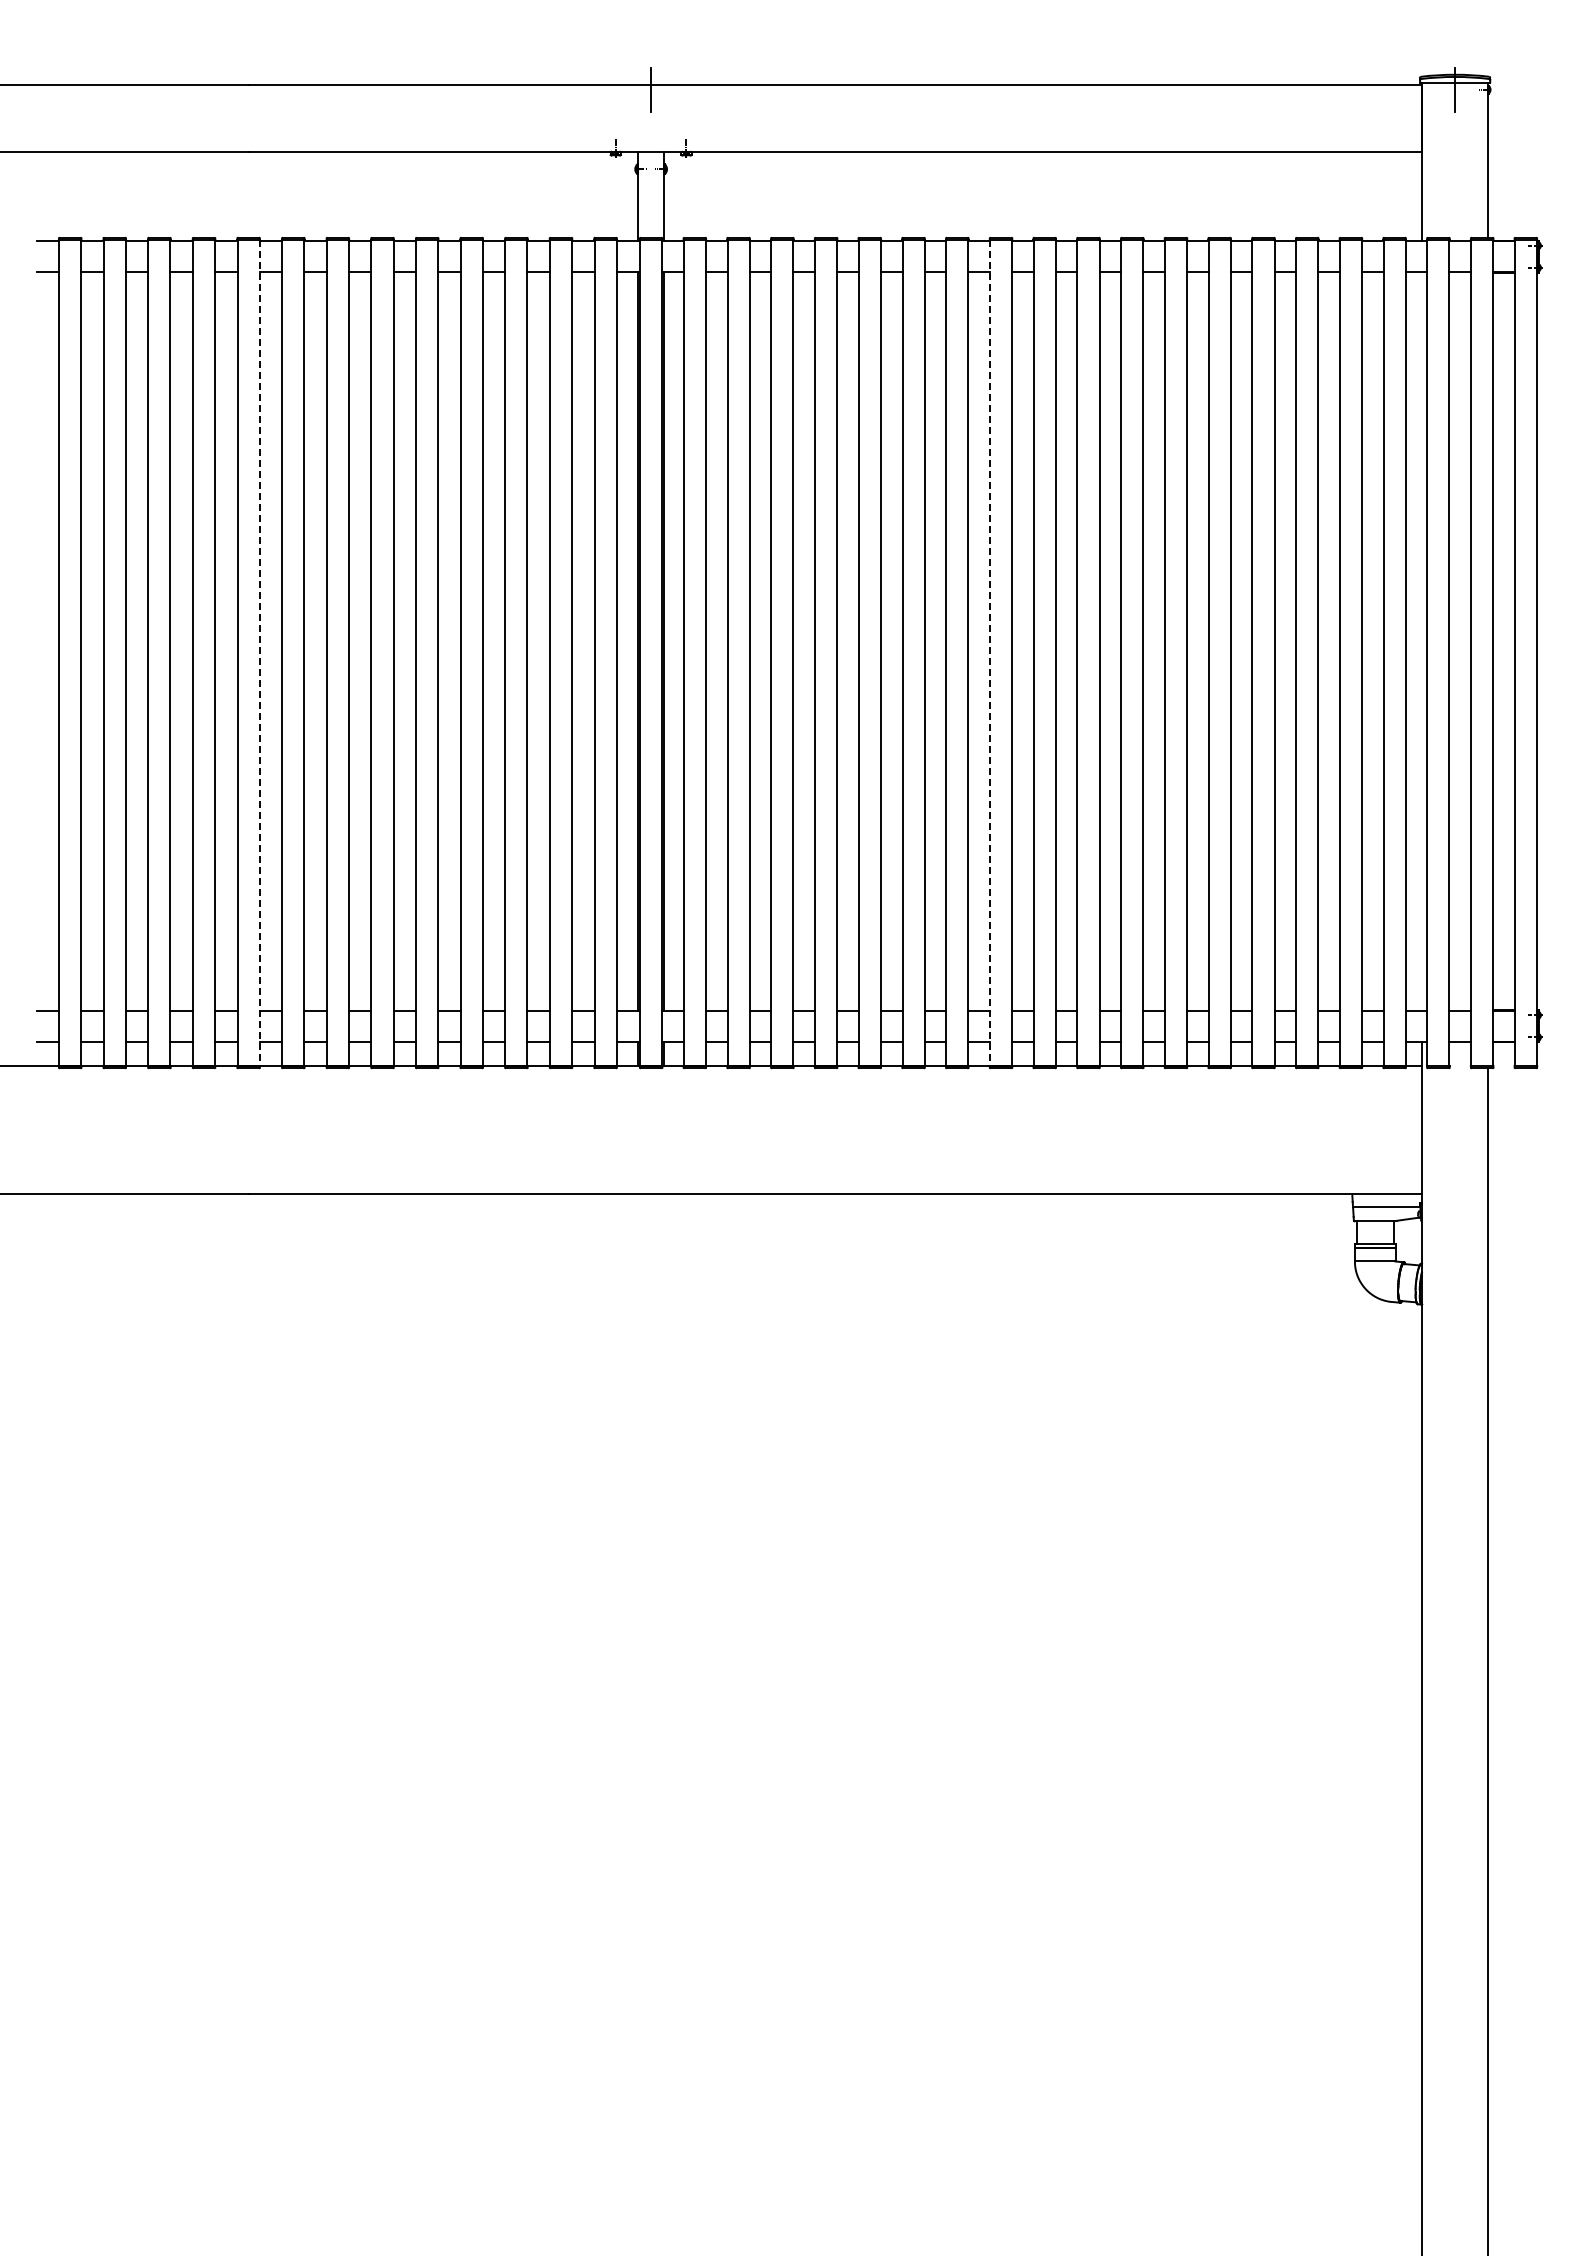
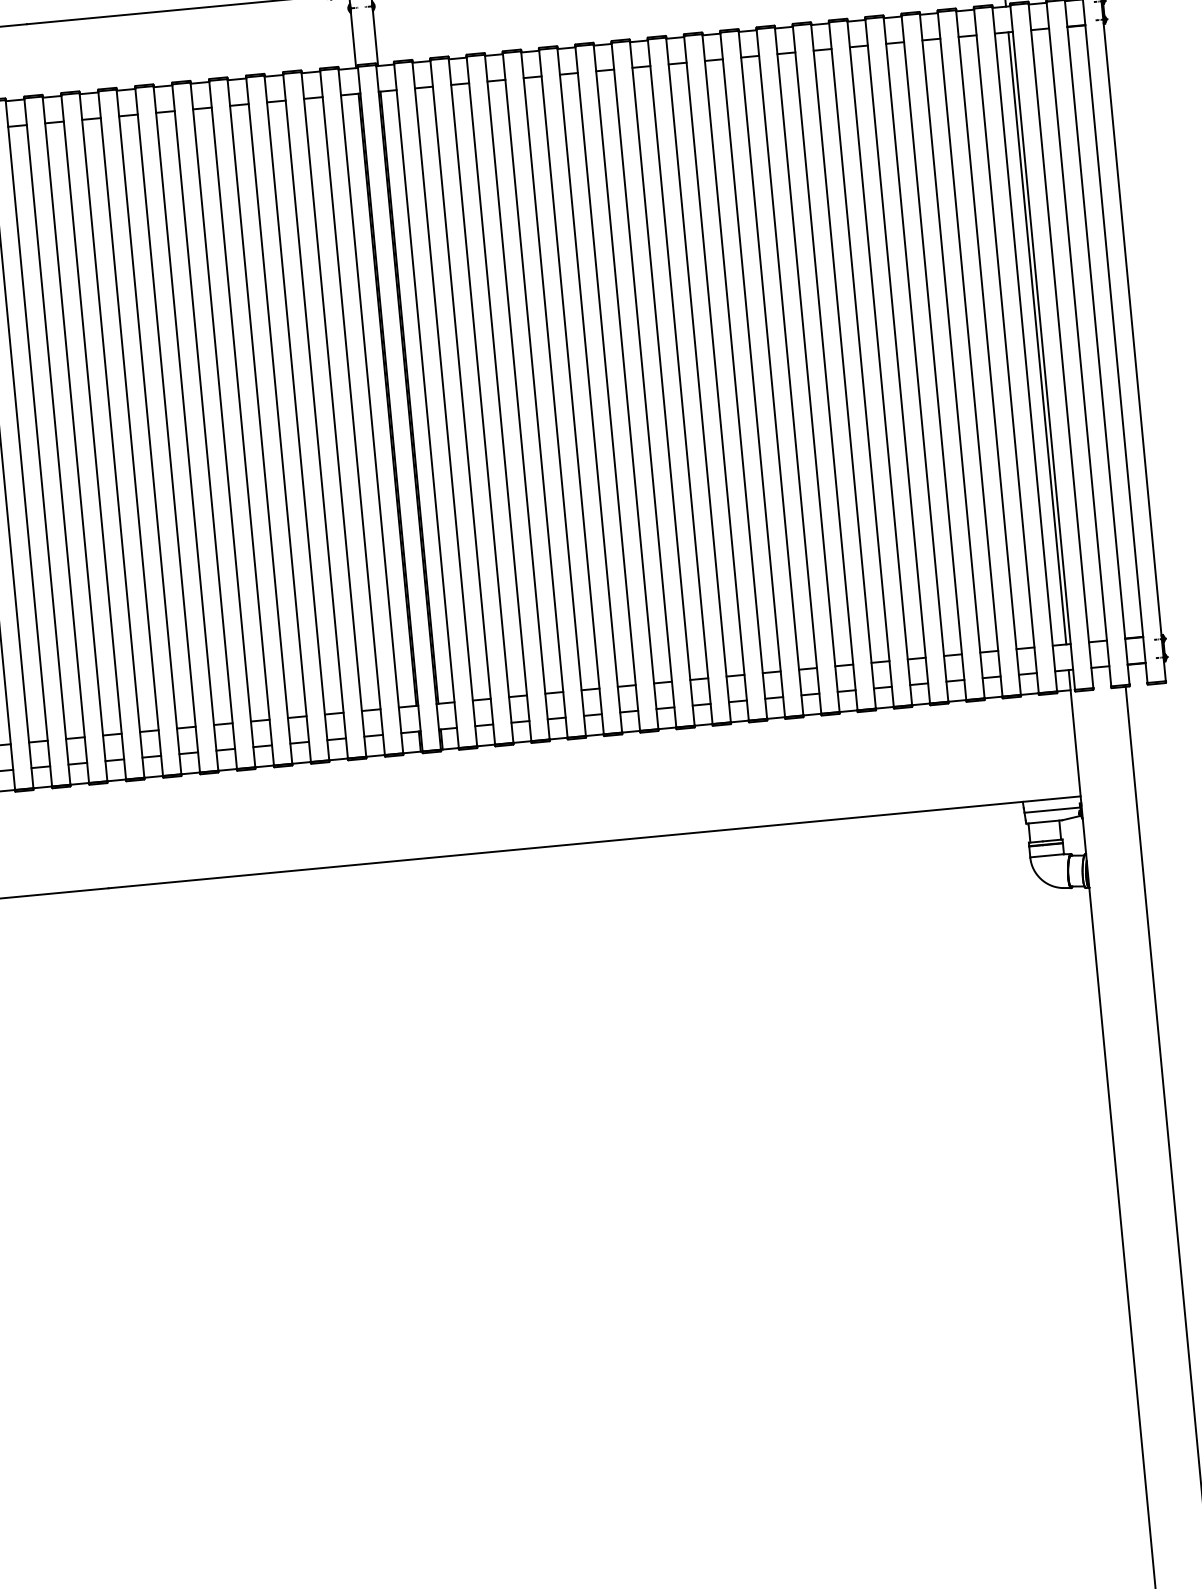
line: (1422, 641) -> (1037, 338), added
line: (259, 653) -> (74, 439), dashed -> solid
line: (989, 653) -> (679, 382), dashed -> solid

